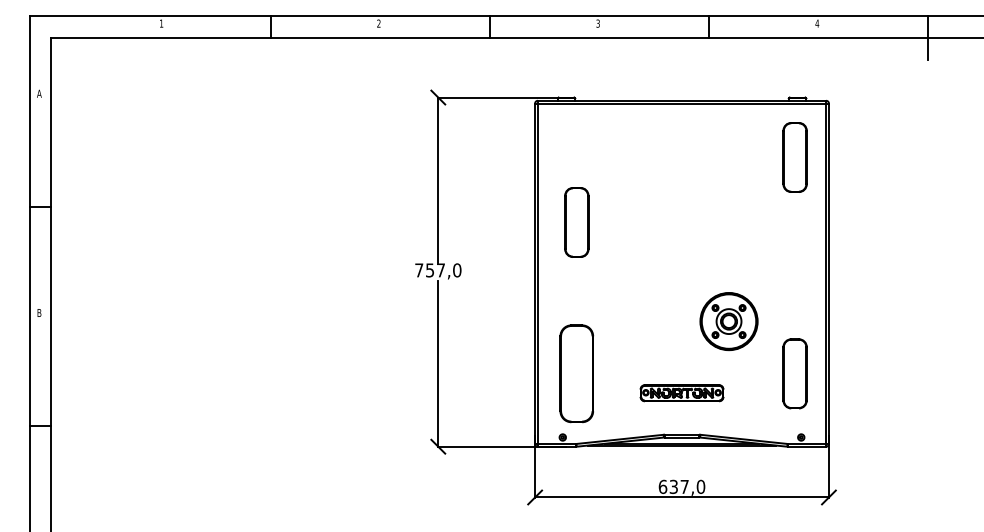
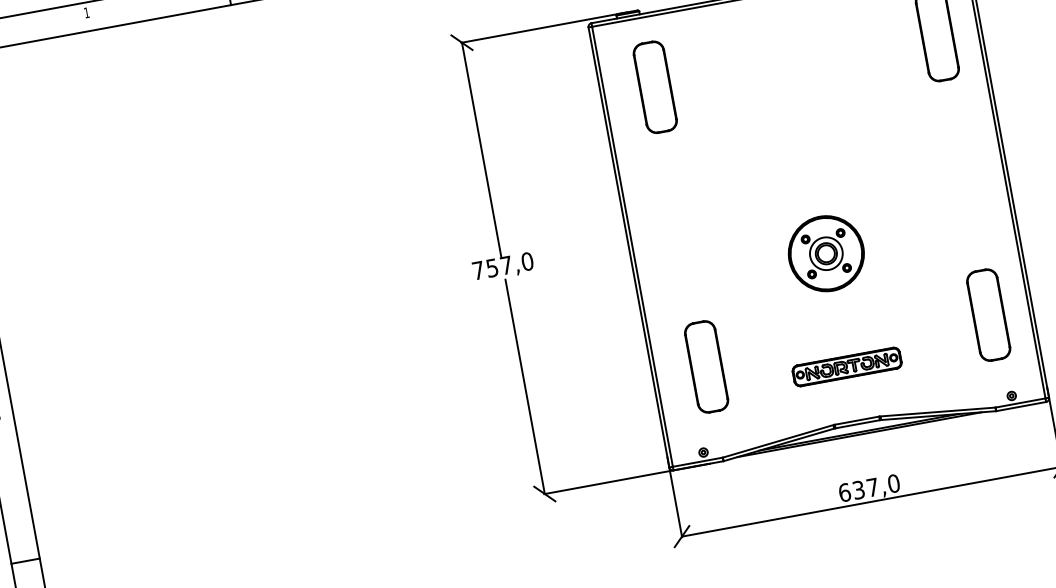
part: (576, 222) -> (654, 87), moved
part: (728, 321) -> (825, 253), moved
part: (576, 373) -> (706, 366), size x0.71

